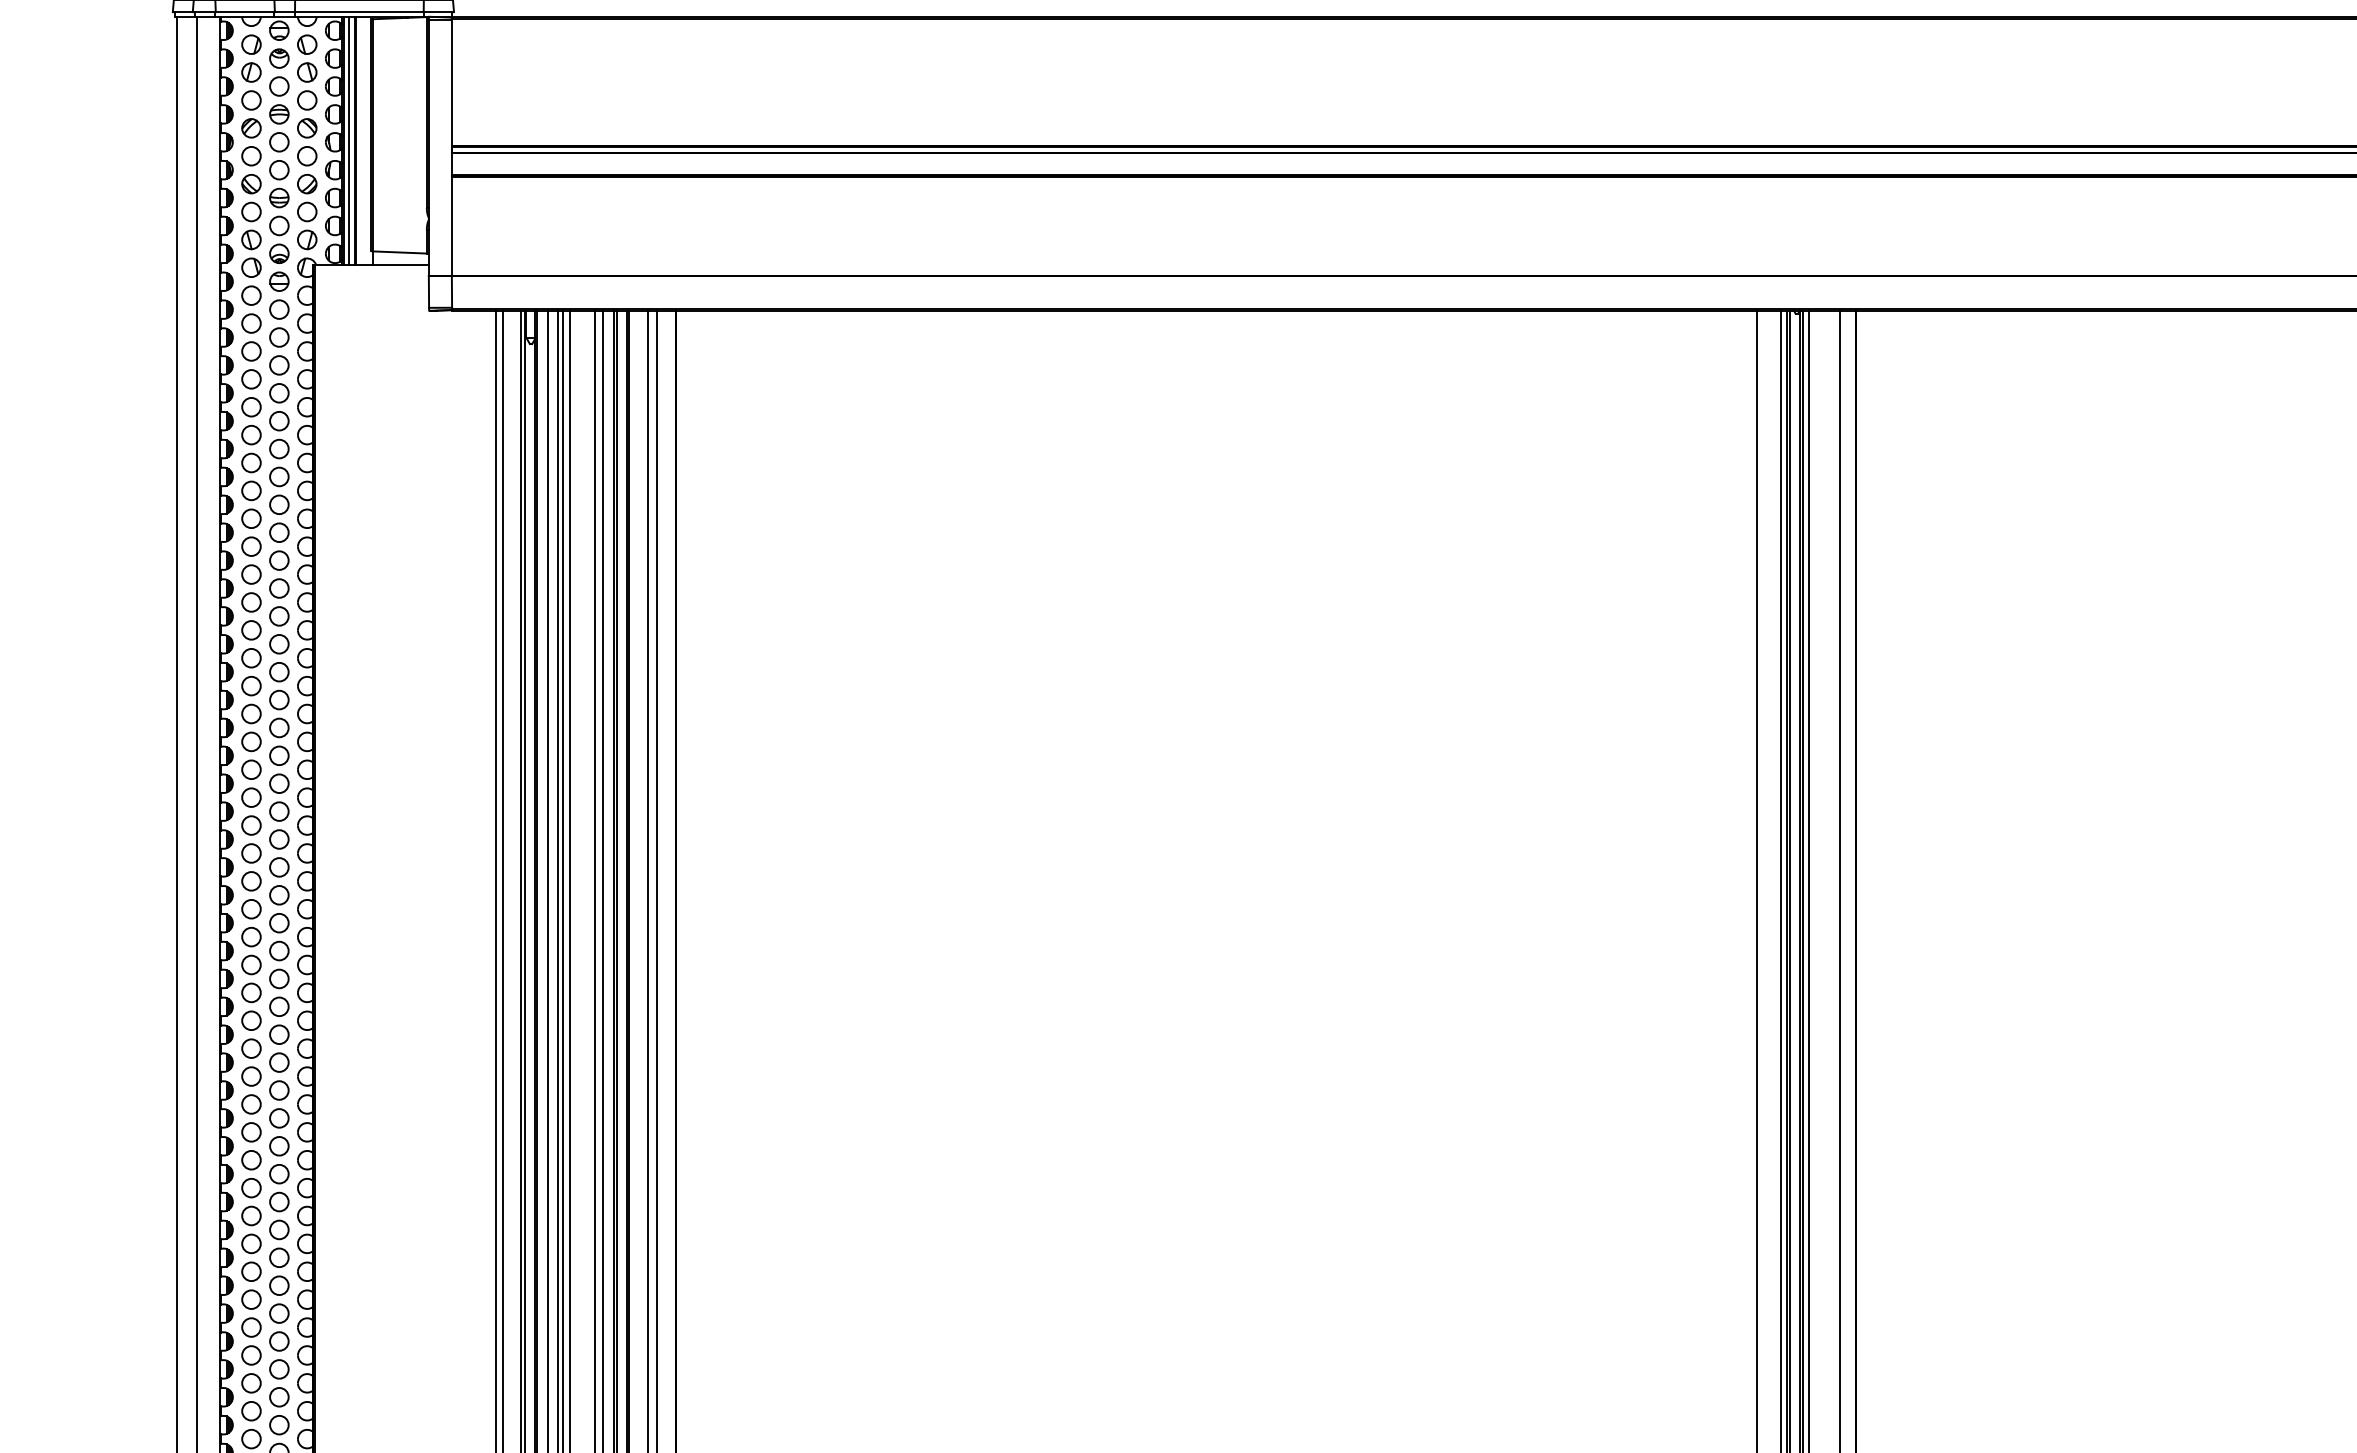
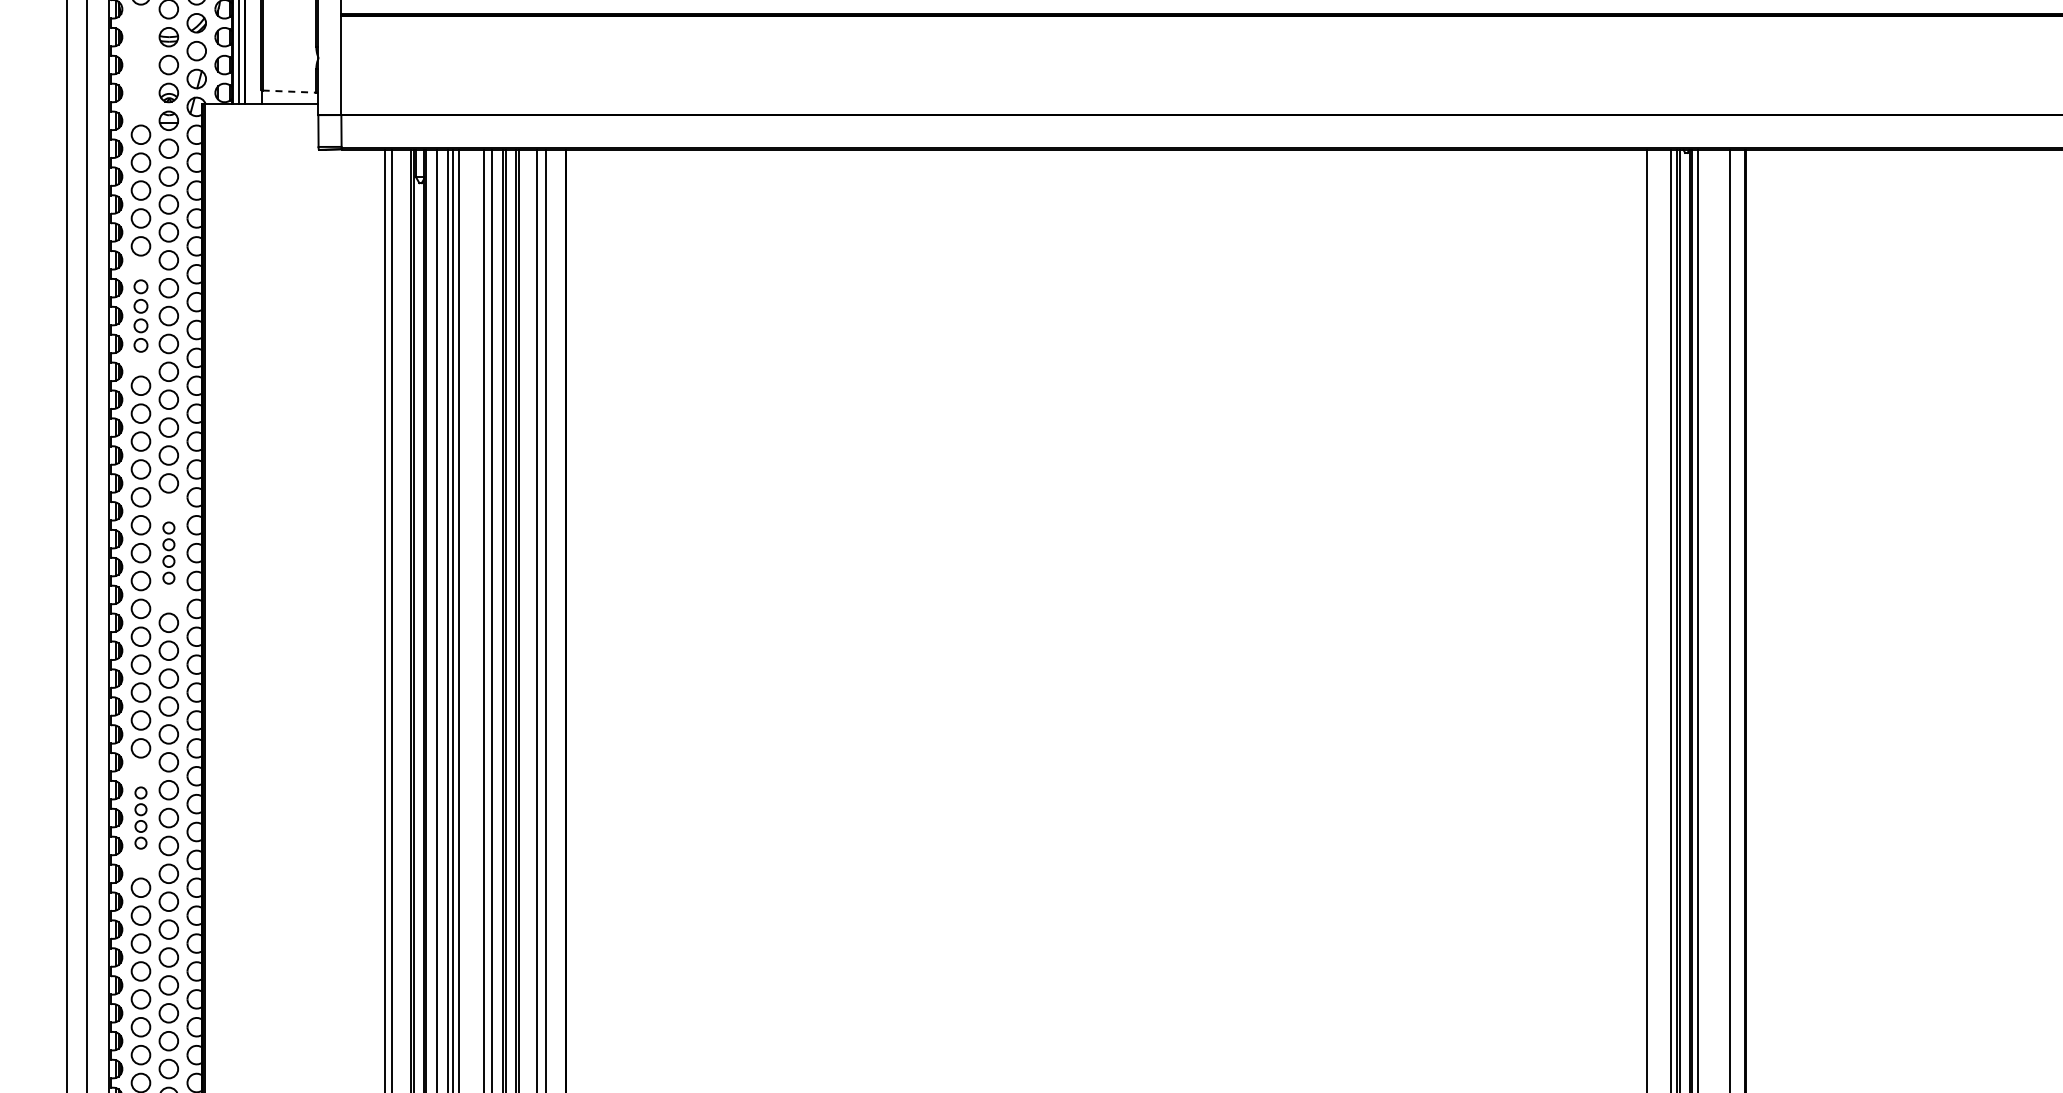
part: (251, 225) -> (141, 64), removed
line: (399, 252) -> (289, 91), solid -> dashed
part: (251, 476) -> (141, 315), size x0.7
part: (279, 713) -> (169, 552), size x0.6
part: (251, 978) -> (141, 817), size x0.6

